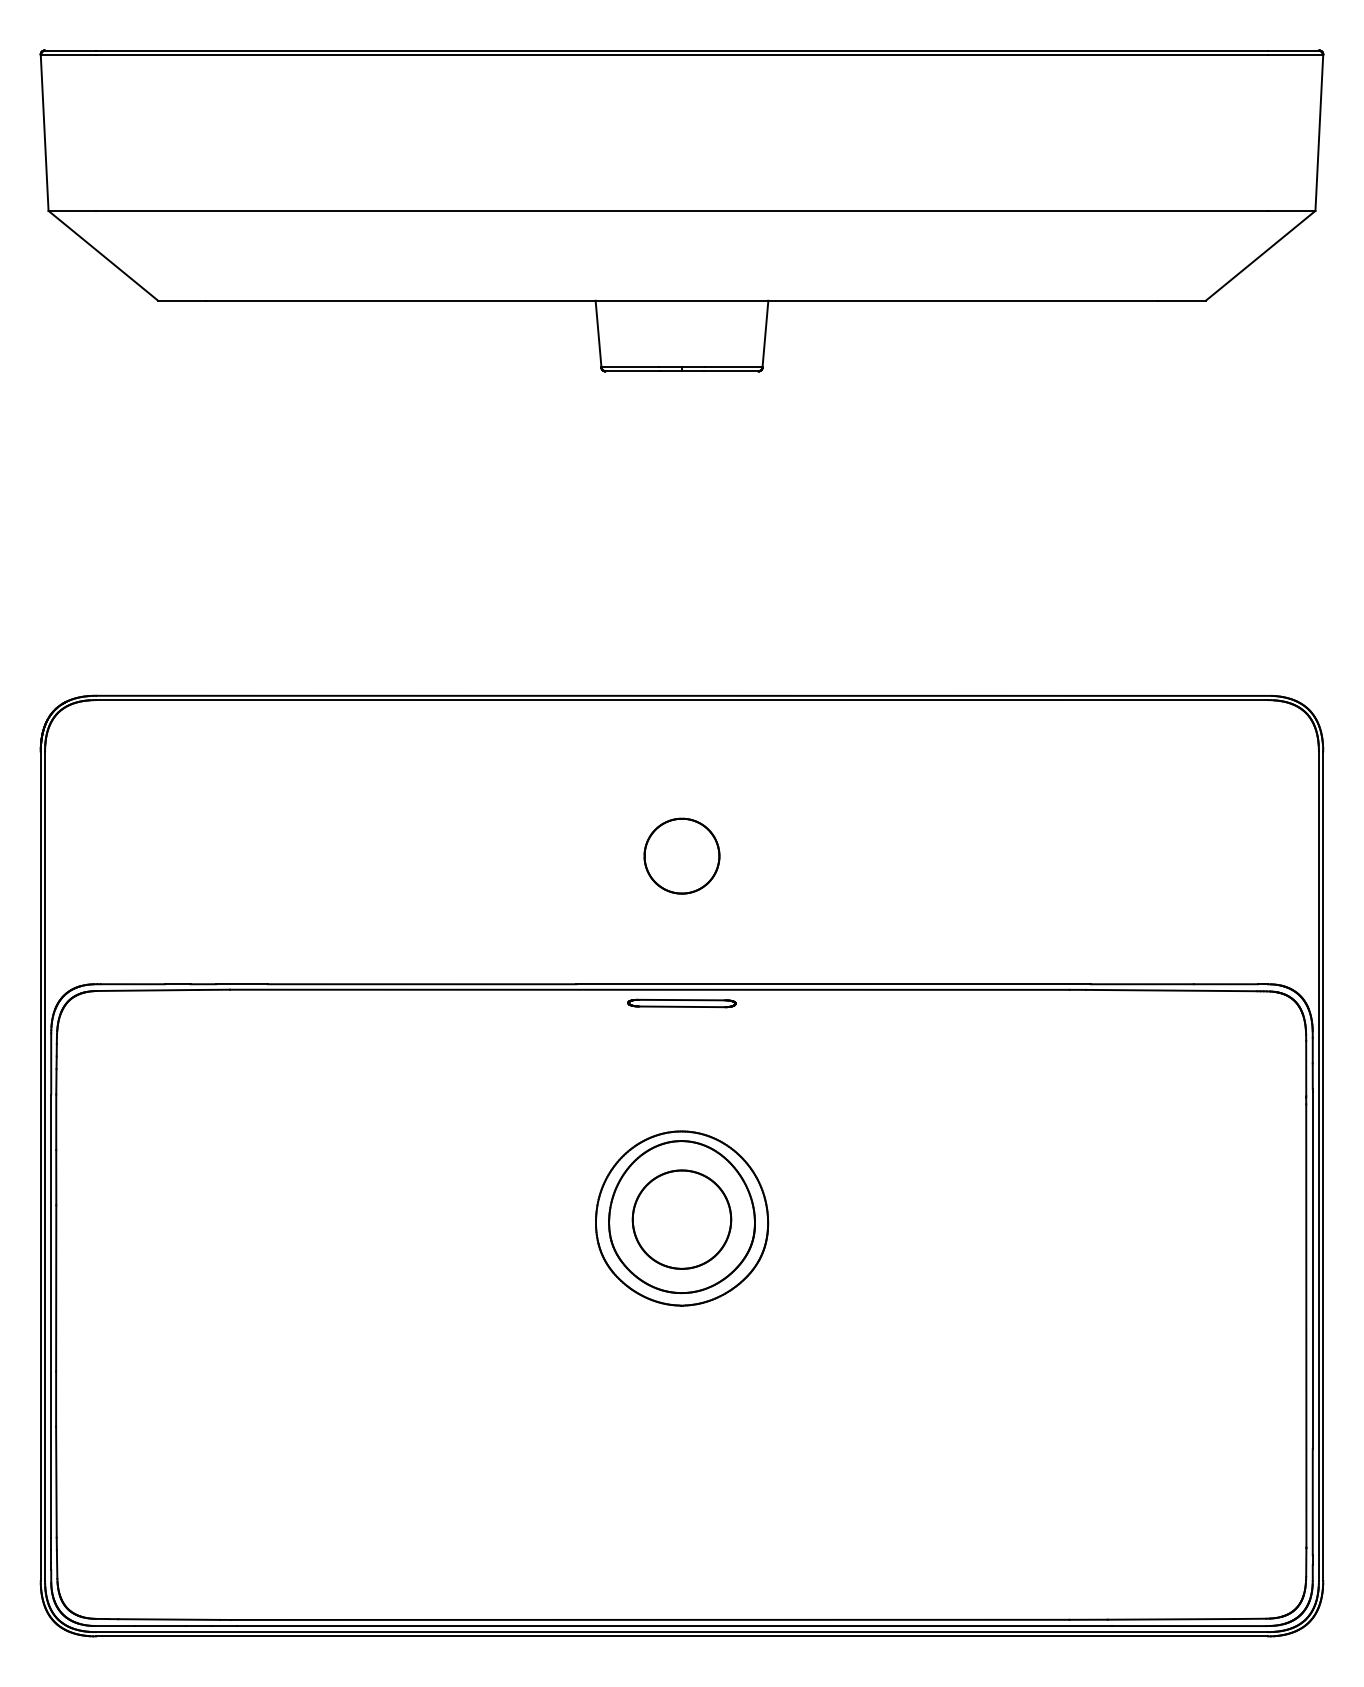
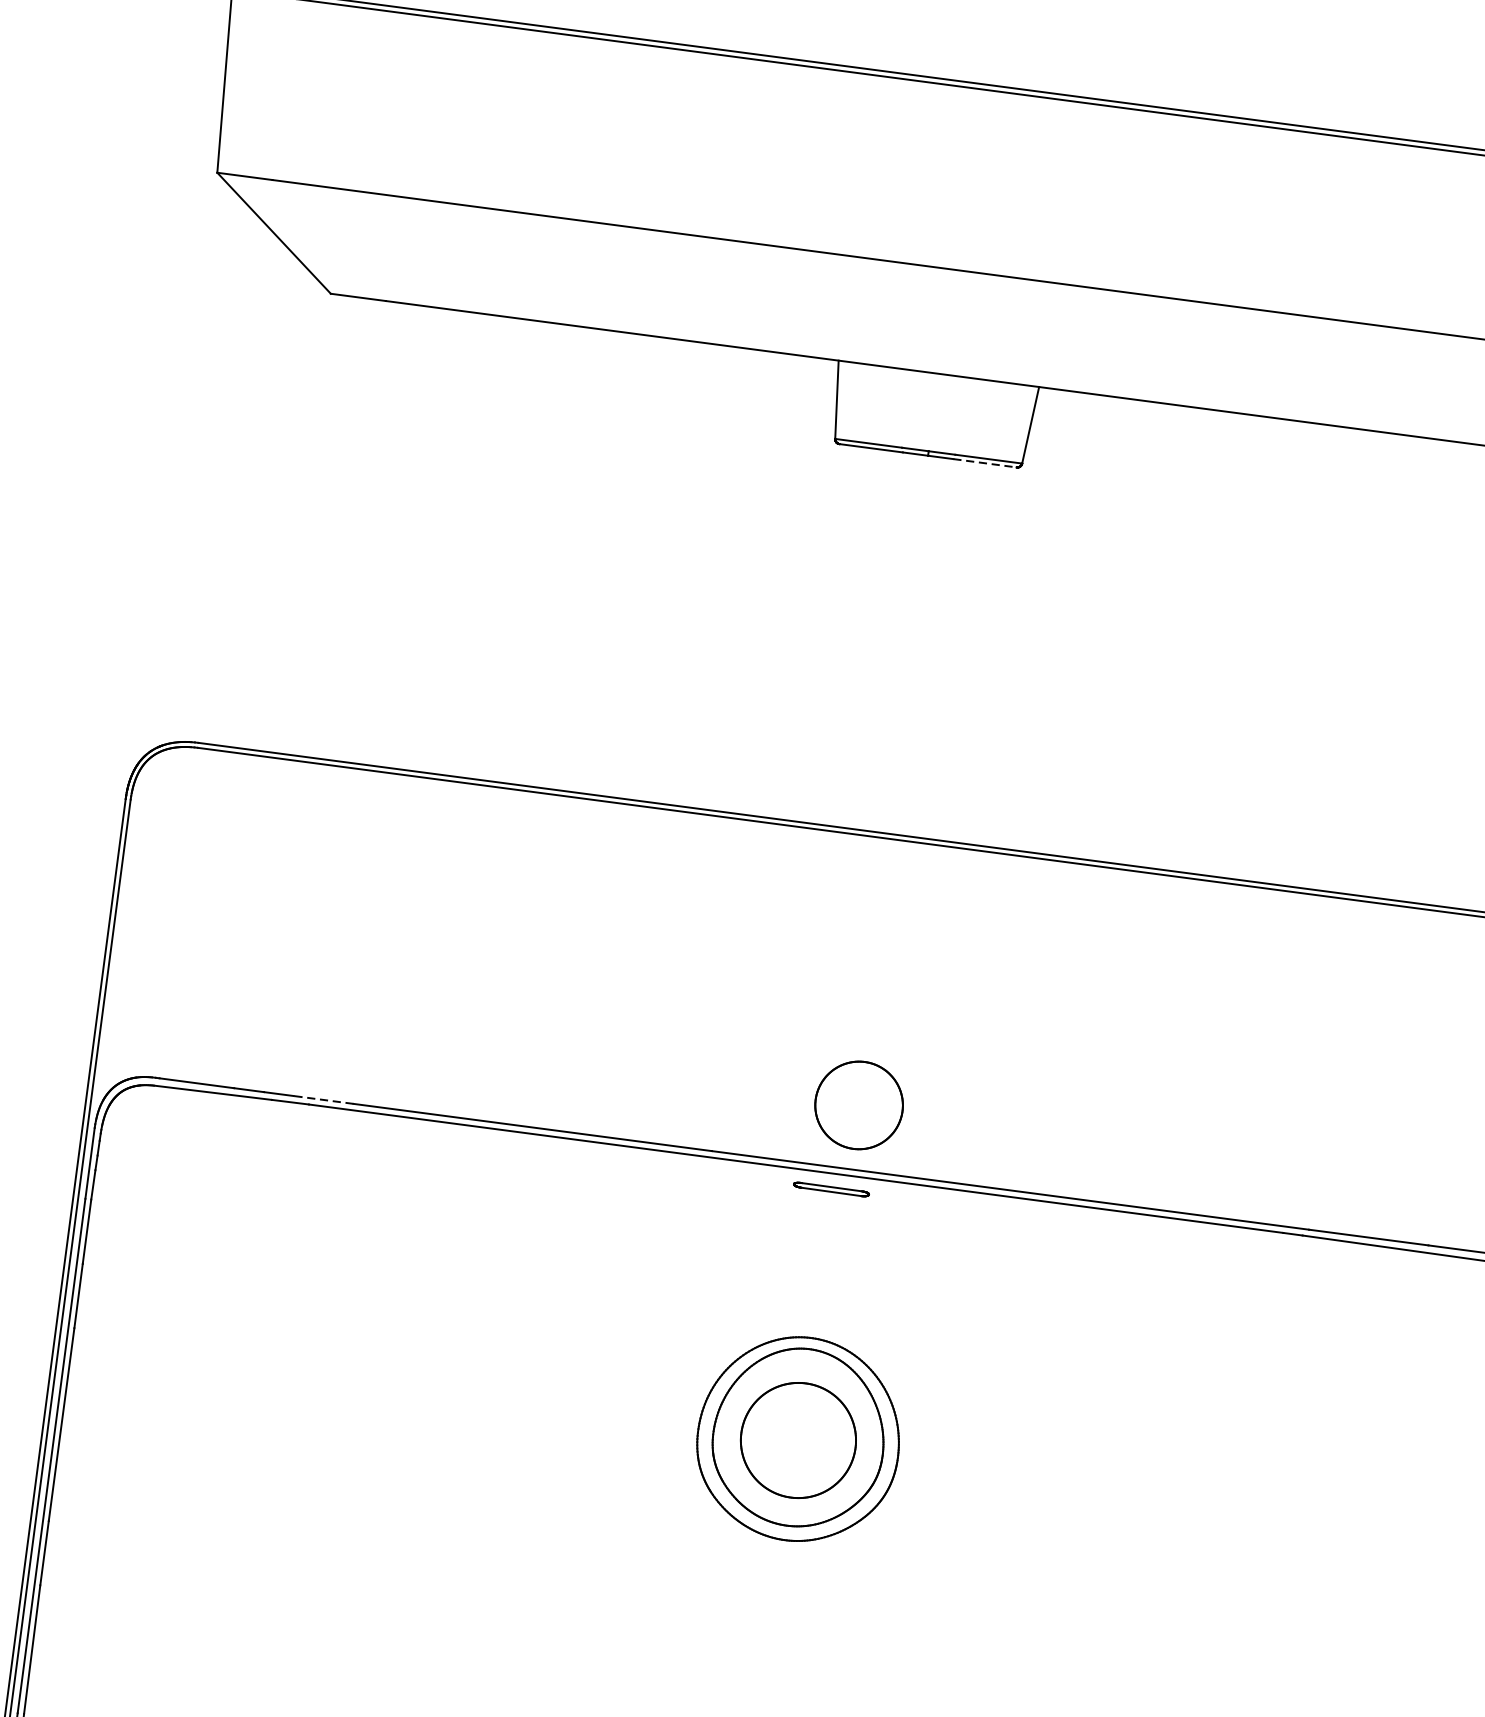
line: (731, 371) -> (985, 463), solid -> dashed
part: (681, 855) -> (858, 1104), moved
line: (242, 984) -> (324, 1100), solid -> dashed
part: (681, 1003) -> (830, 1189), size x0.6

